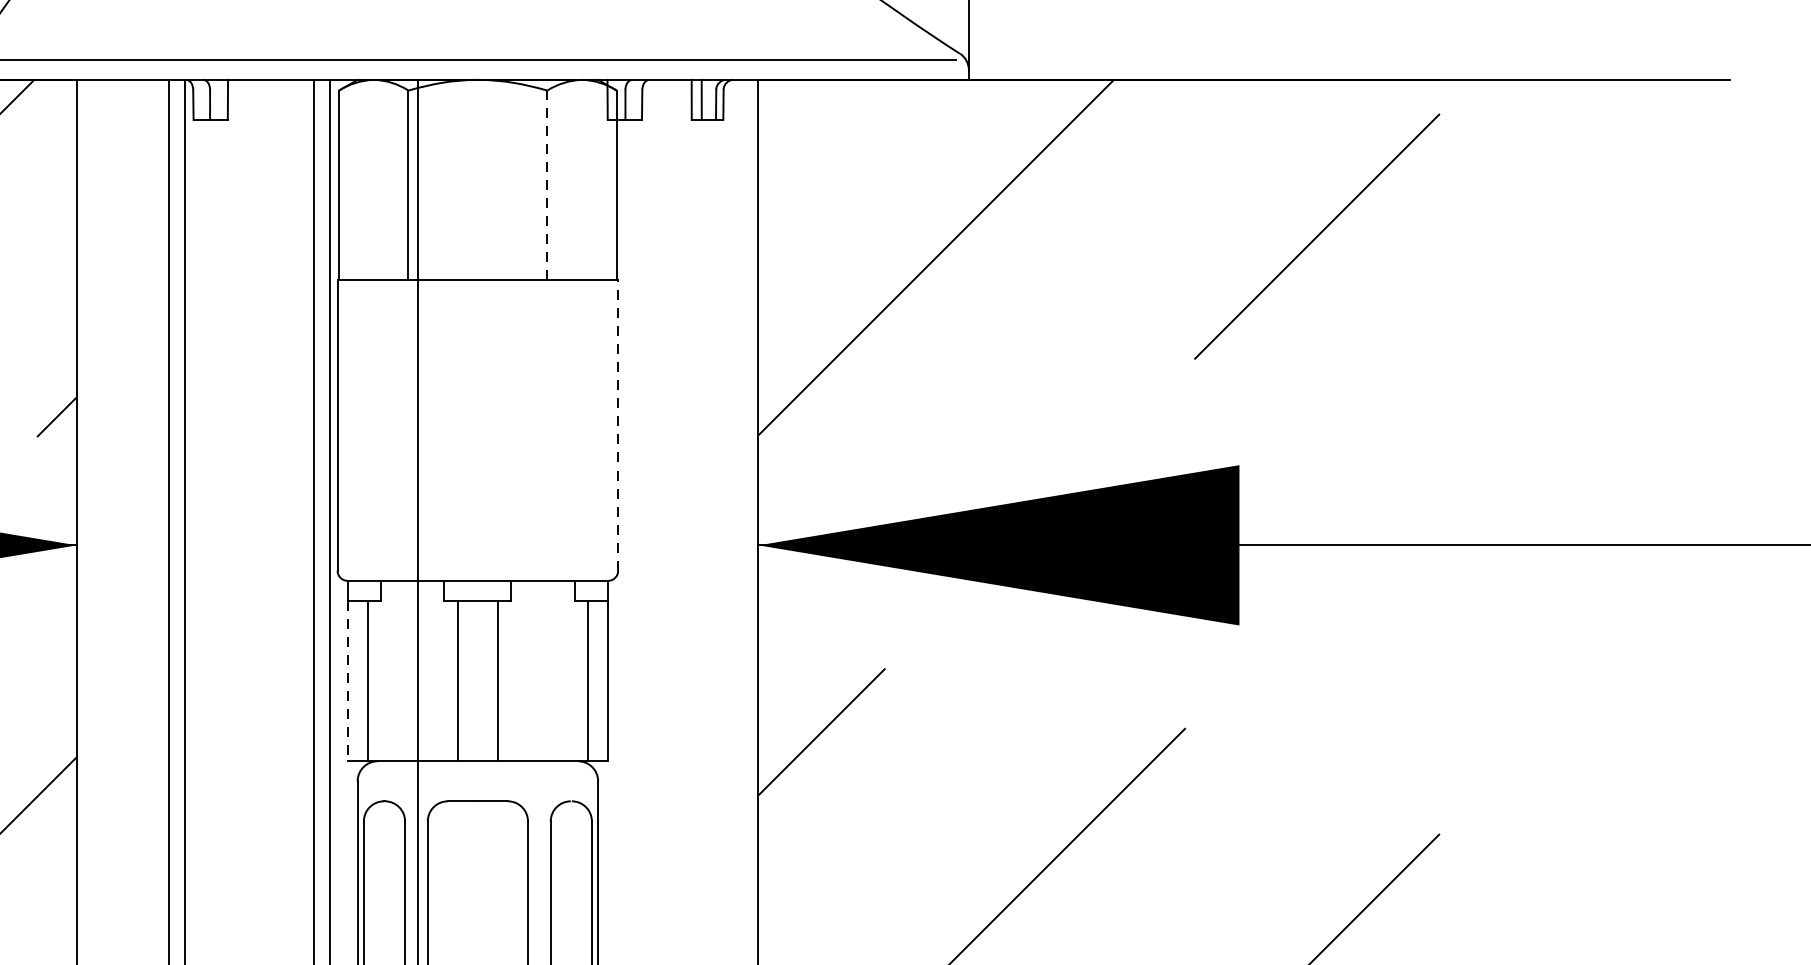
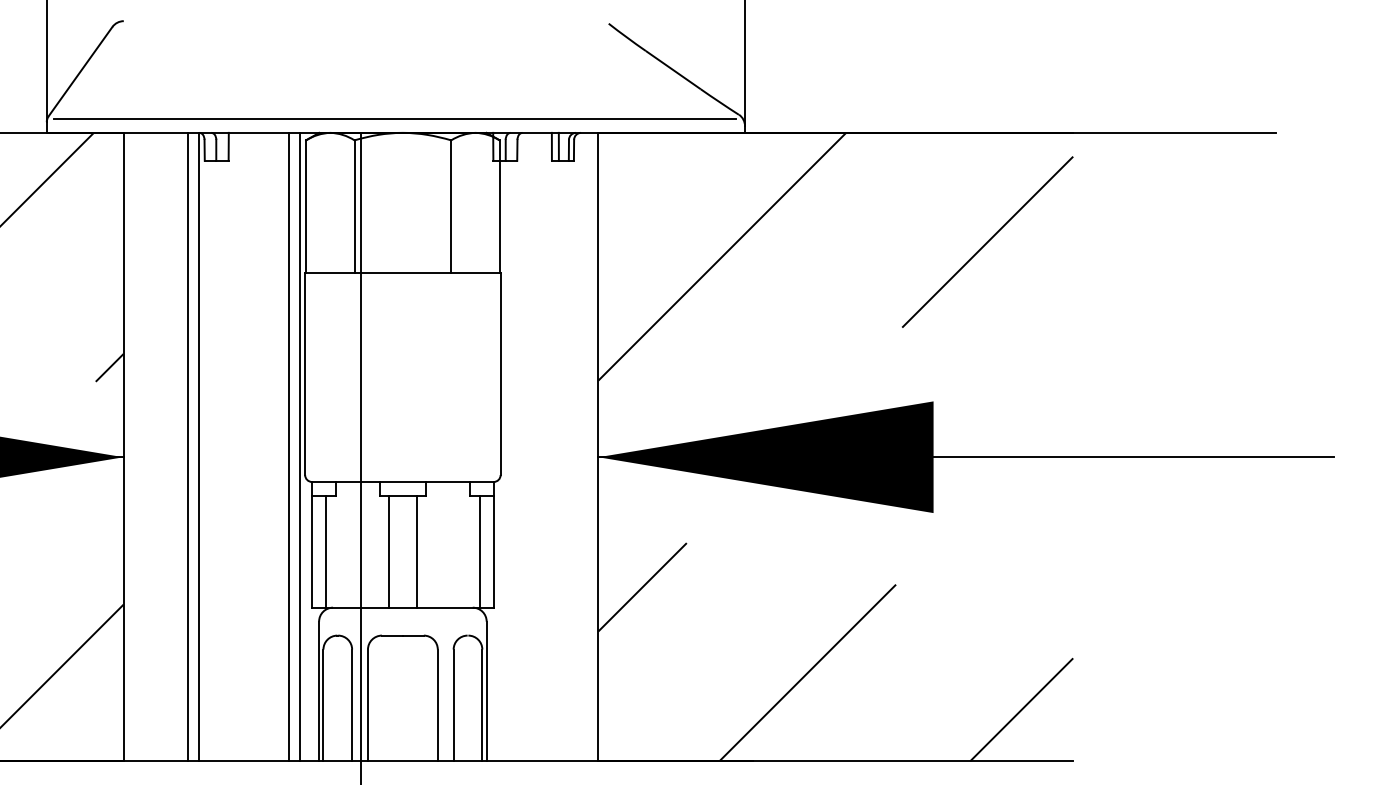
line: (547, 184) -> (451, 205), dashed -> solid
line: (617, 425) -> (500, 373), dashed -> solid
line: (348, 680) -> (312, 551), dashed -> solid

